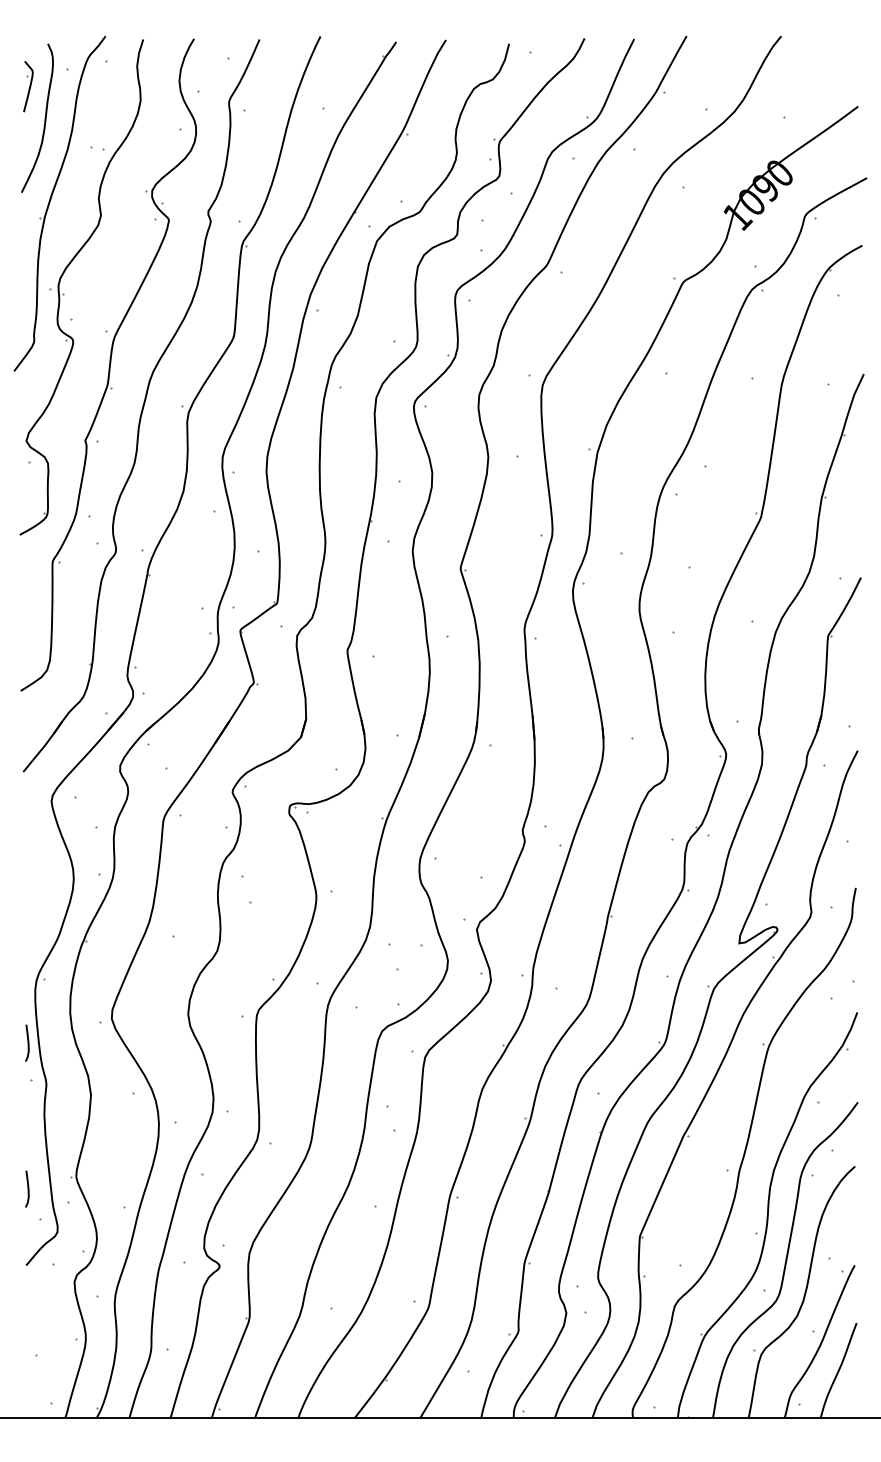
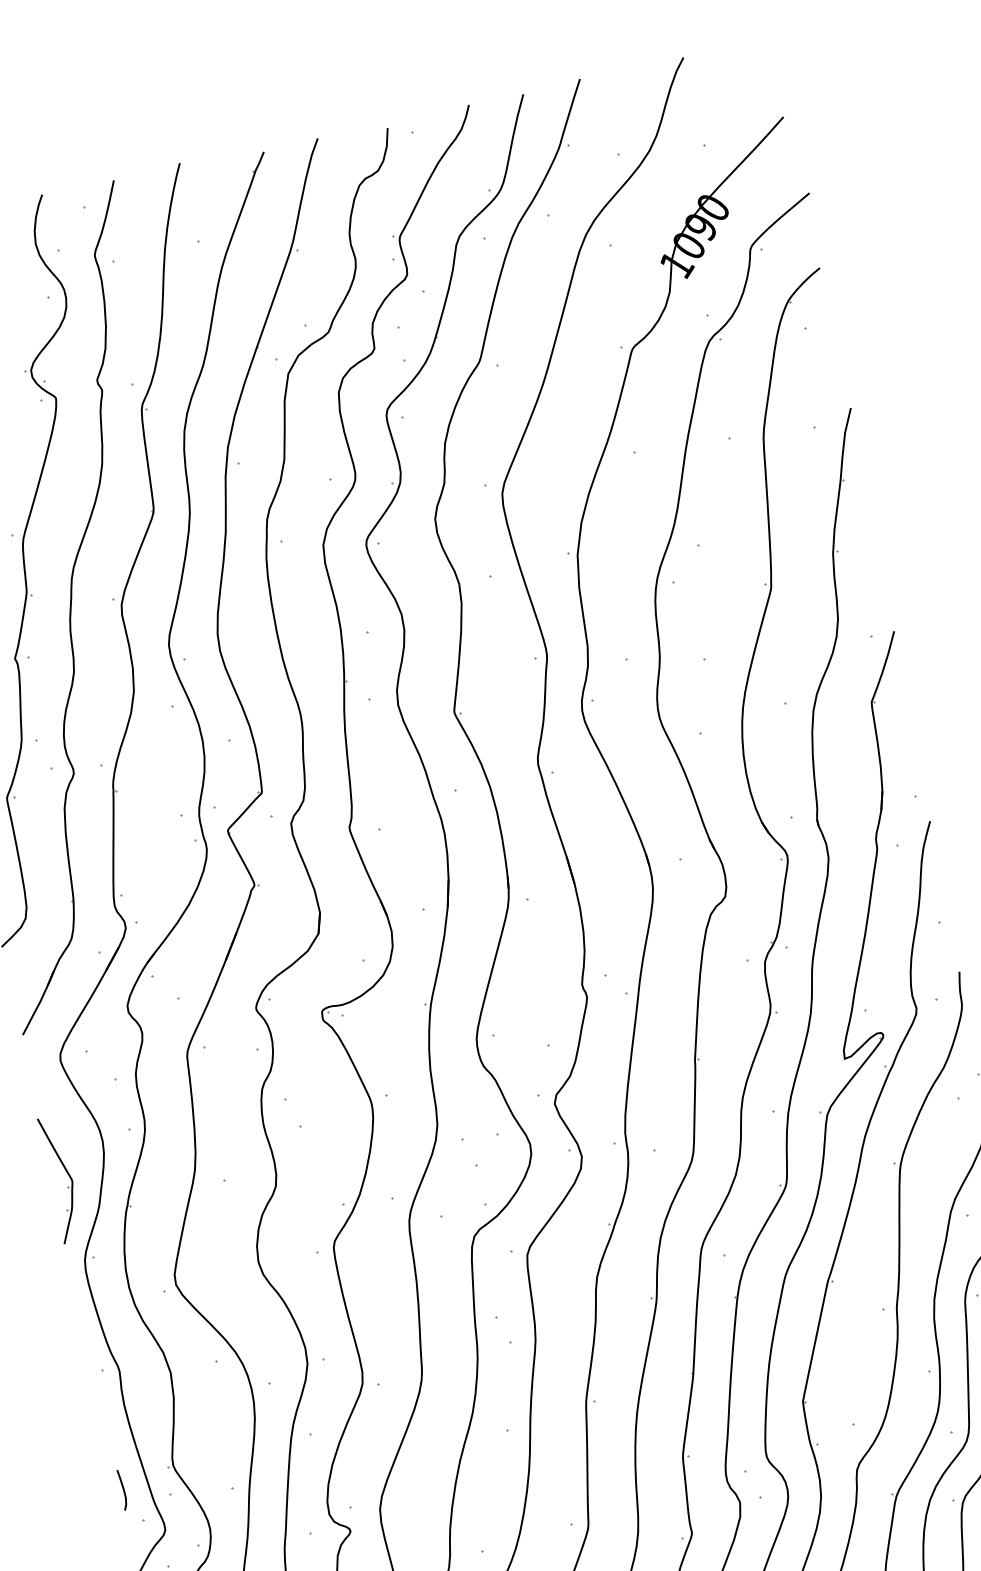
part: (37, 904) -> (68, 1176), added
curve: (27, 1042) -> (89, 1329), removed

